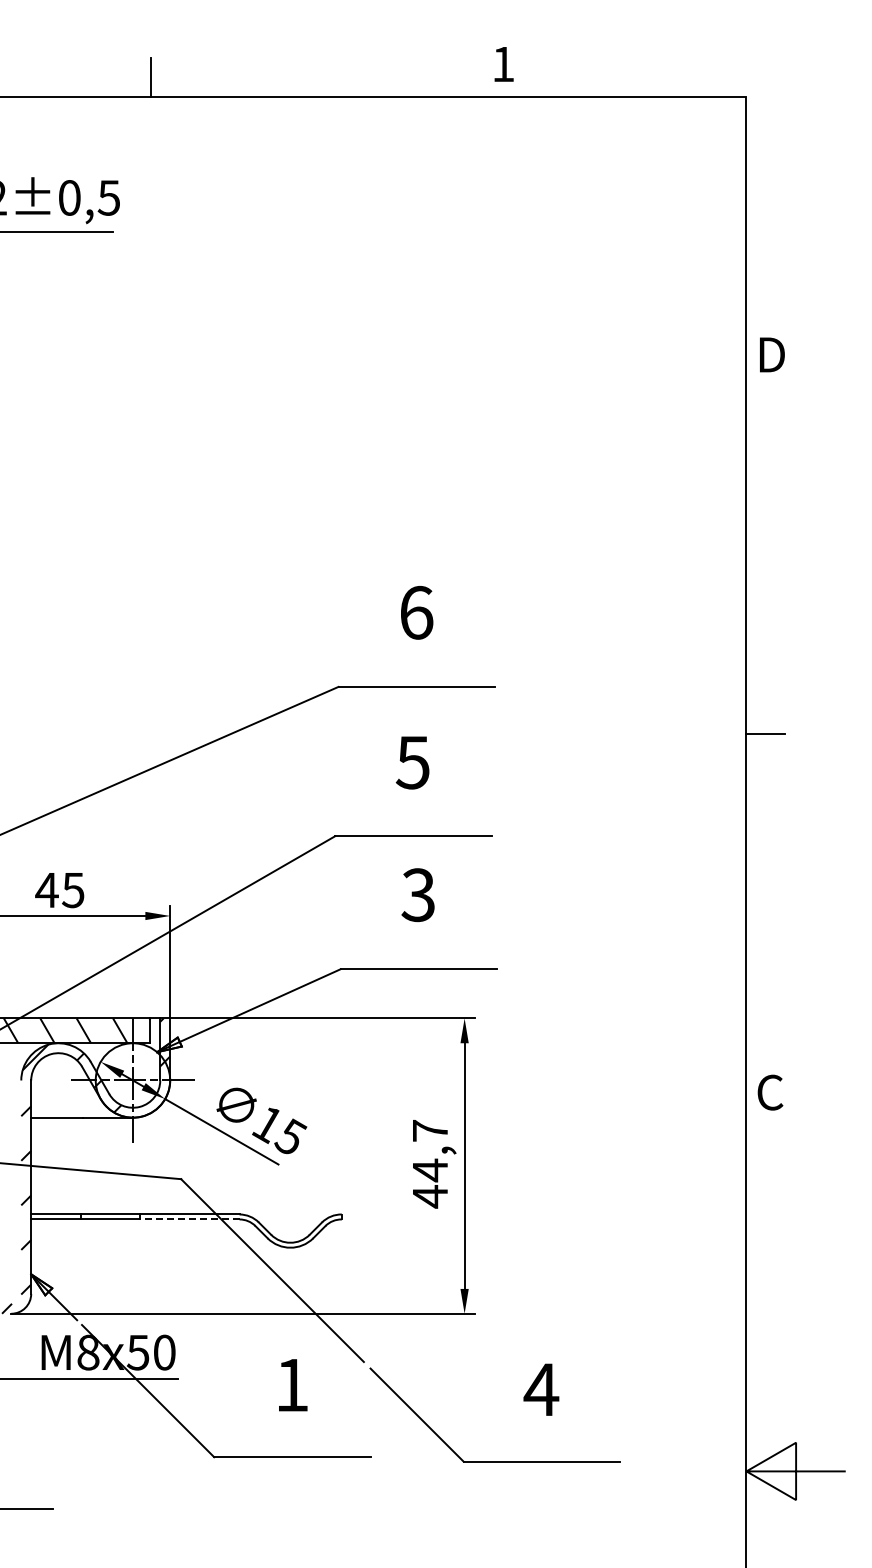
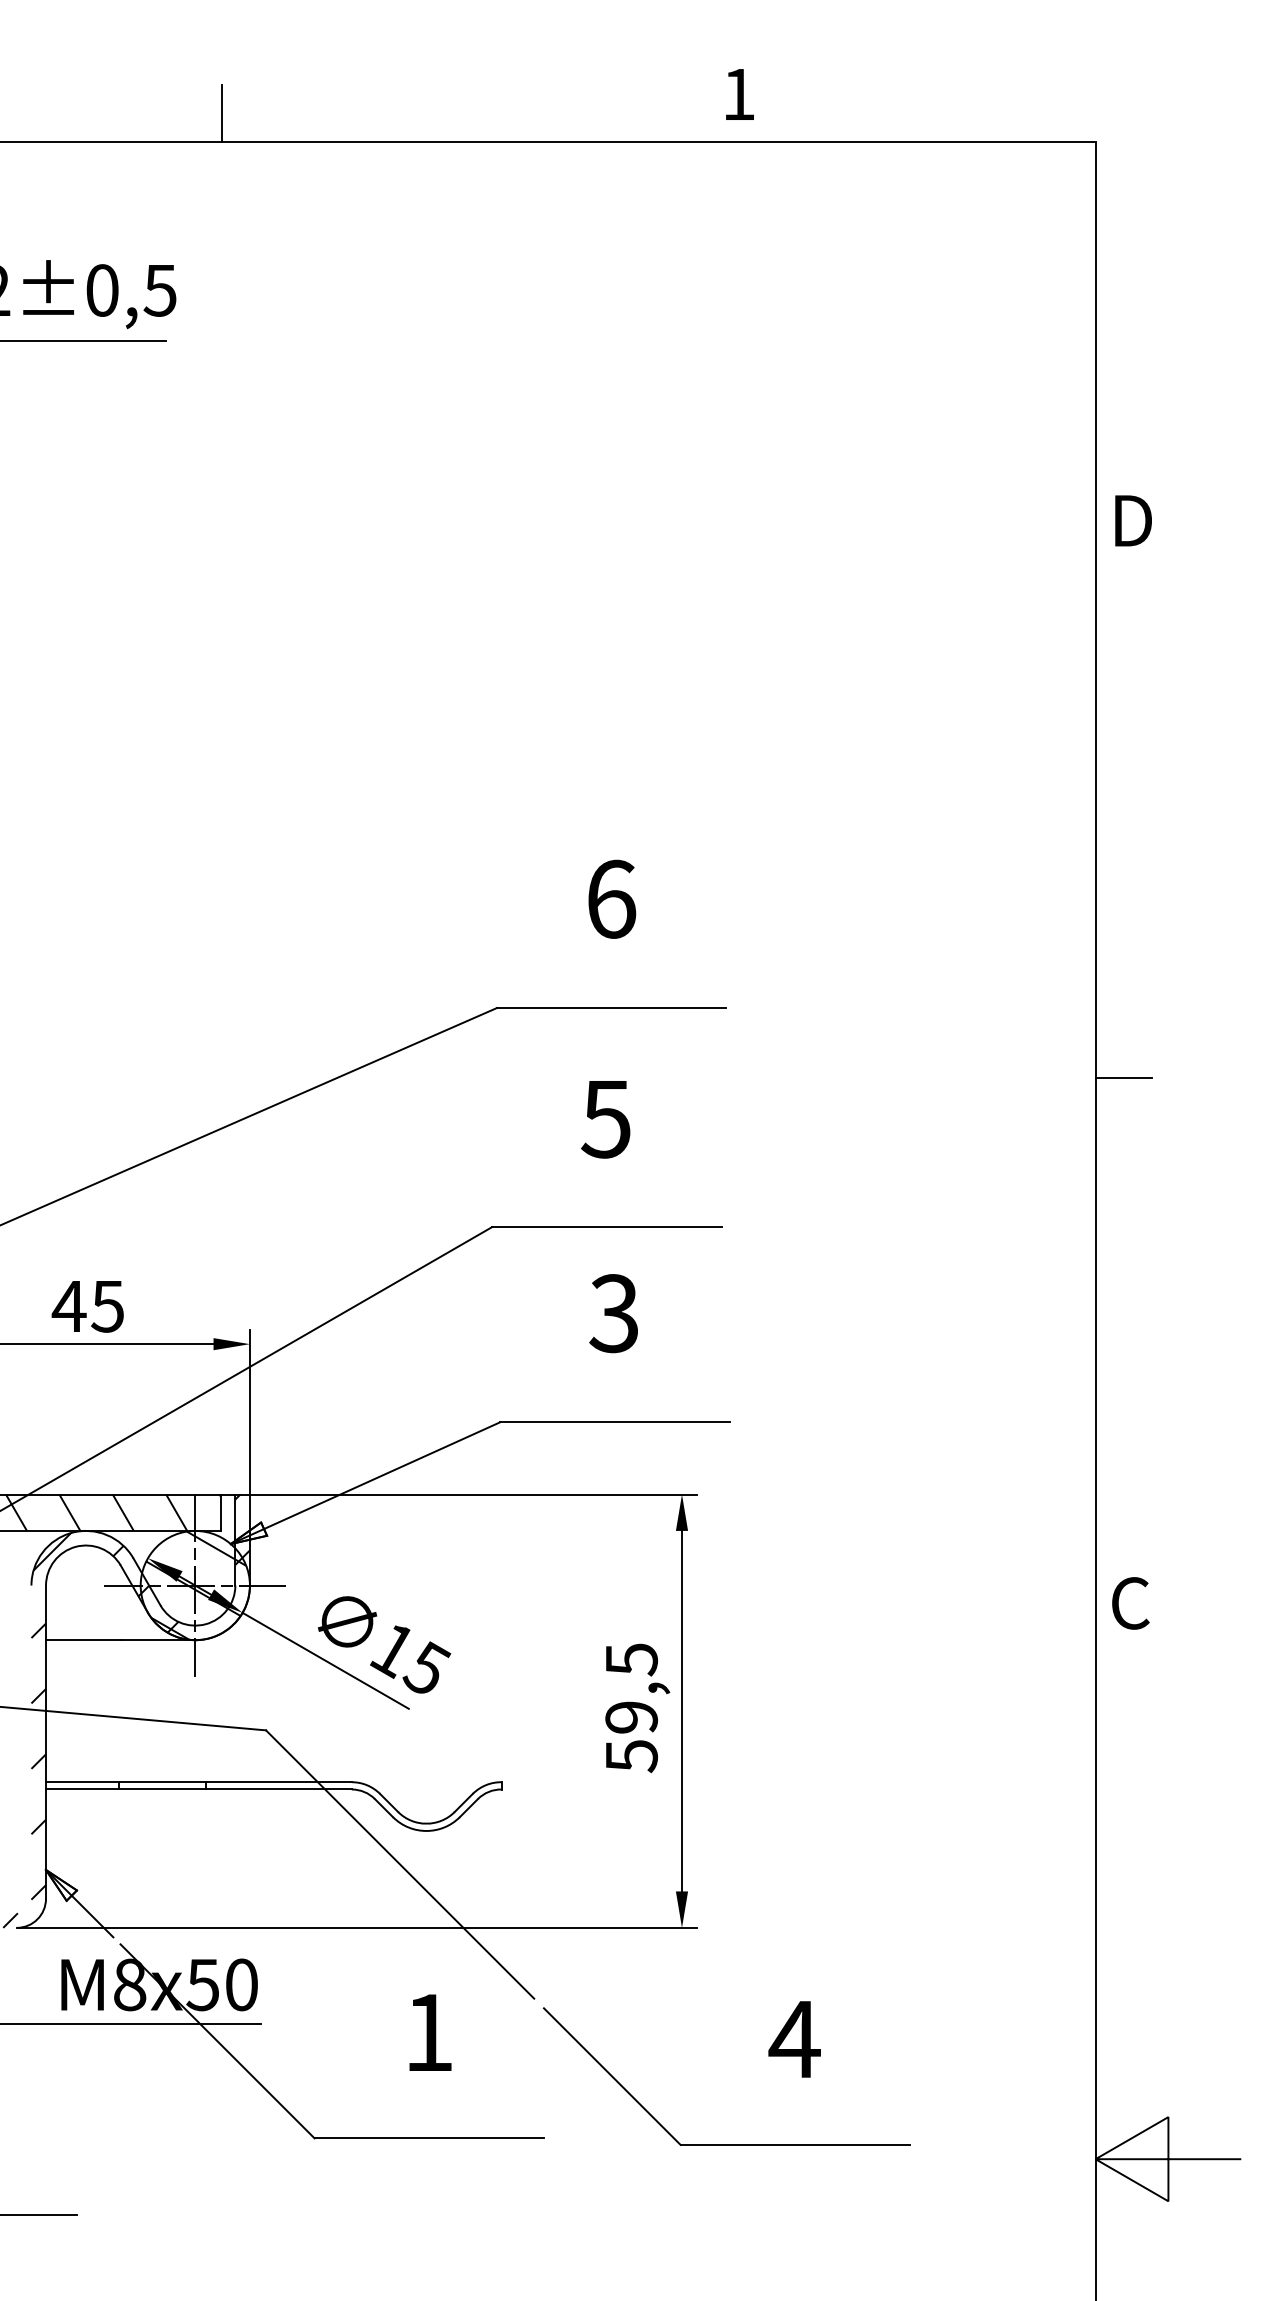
hatch: (133, 1080) -> (196, 1585), added
text: (430, 1164) -> (631, 1708), 44,7 -> 59,5
line: (189, 1219) -> (278, 1789), dashed -> solid

